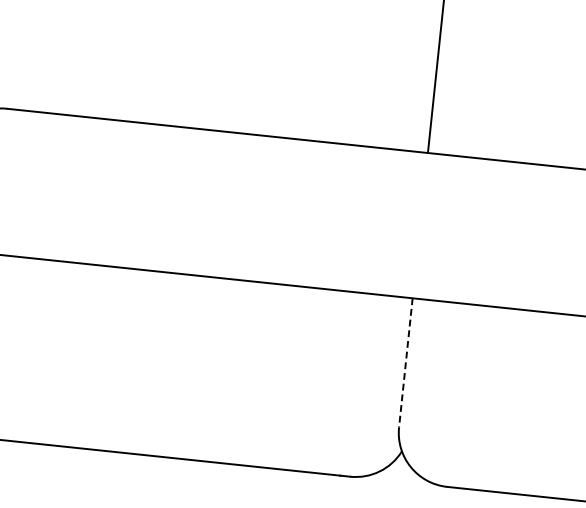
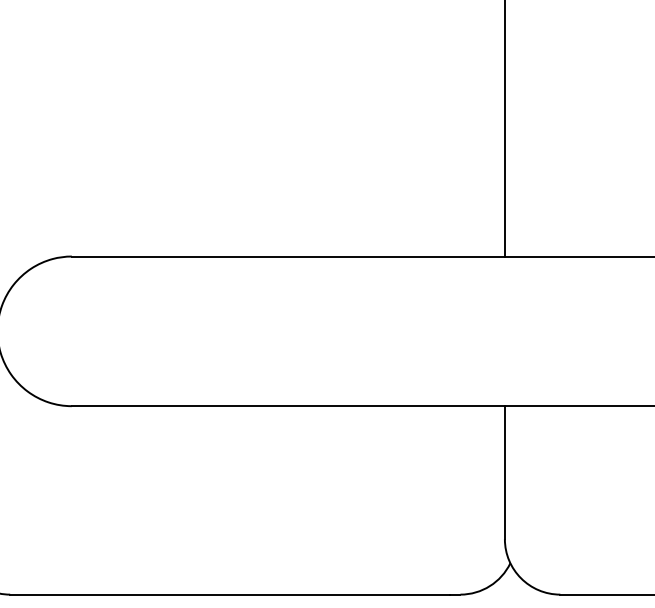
line: (405, 362) -> (504, 472), dashed -> solid

